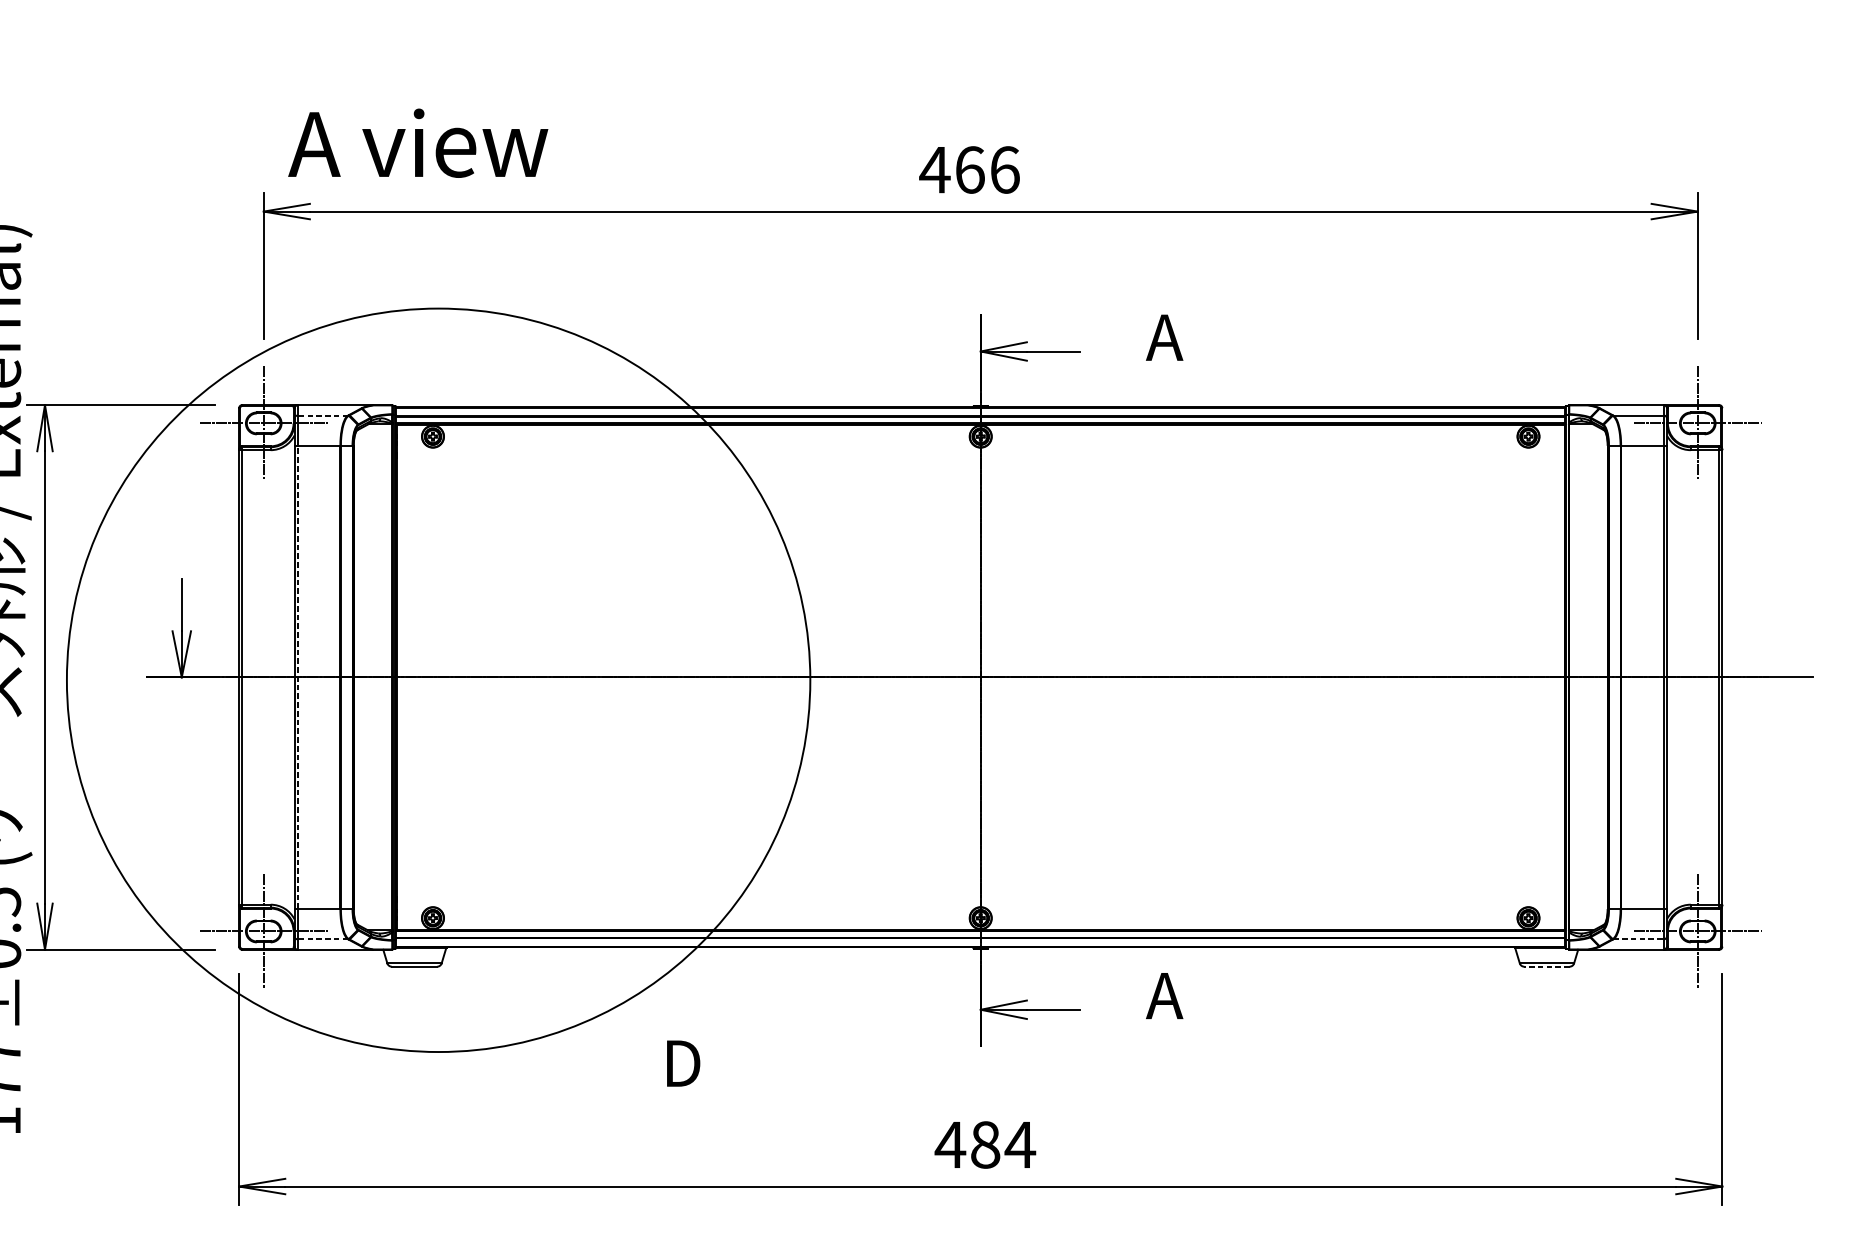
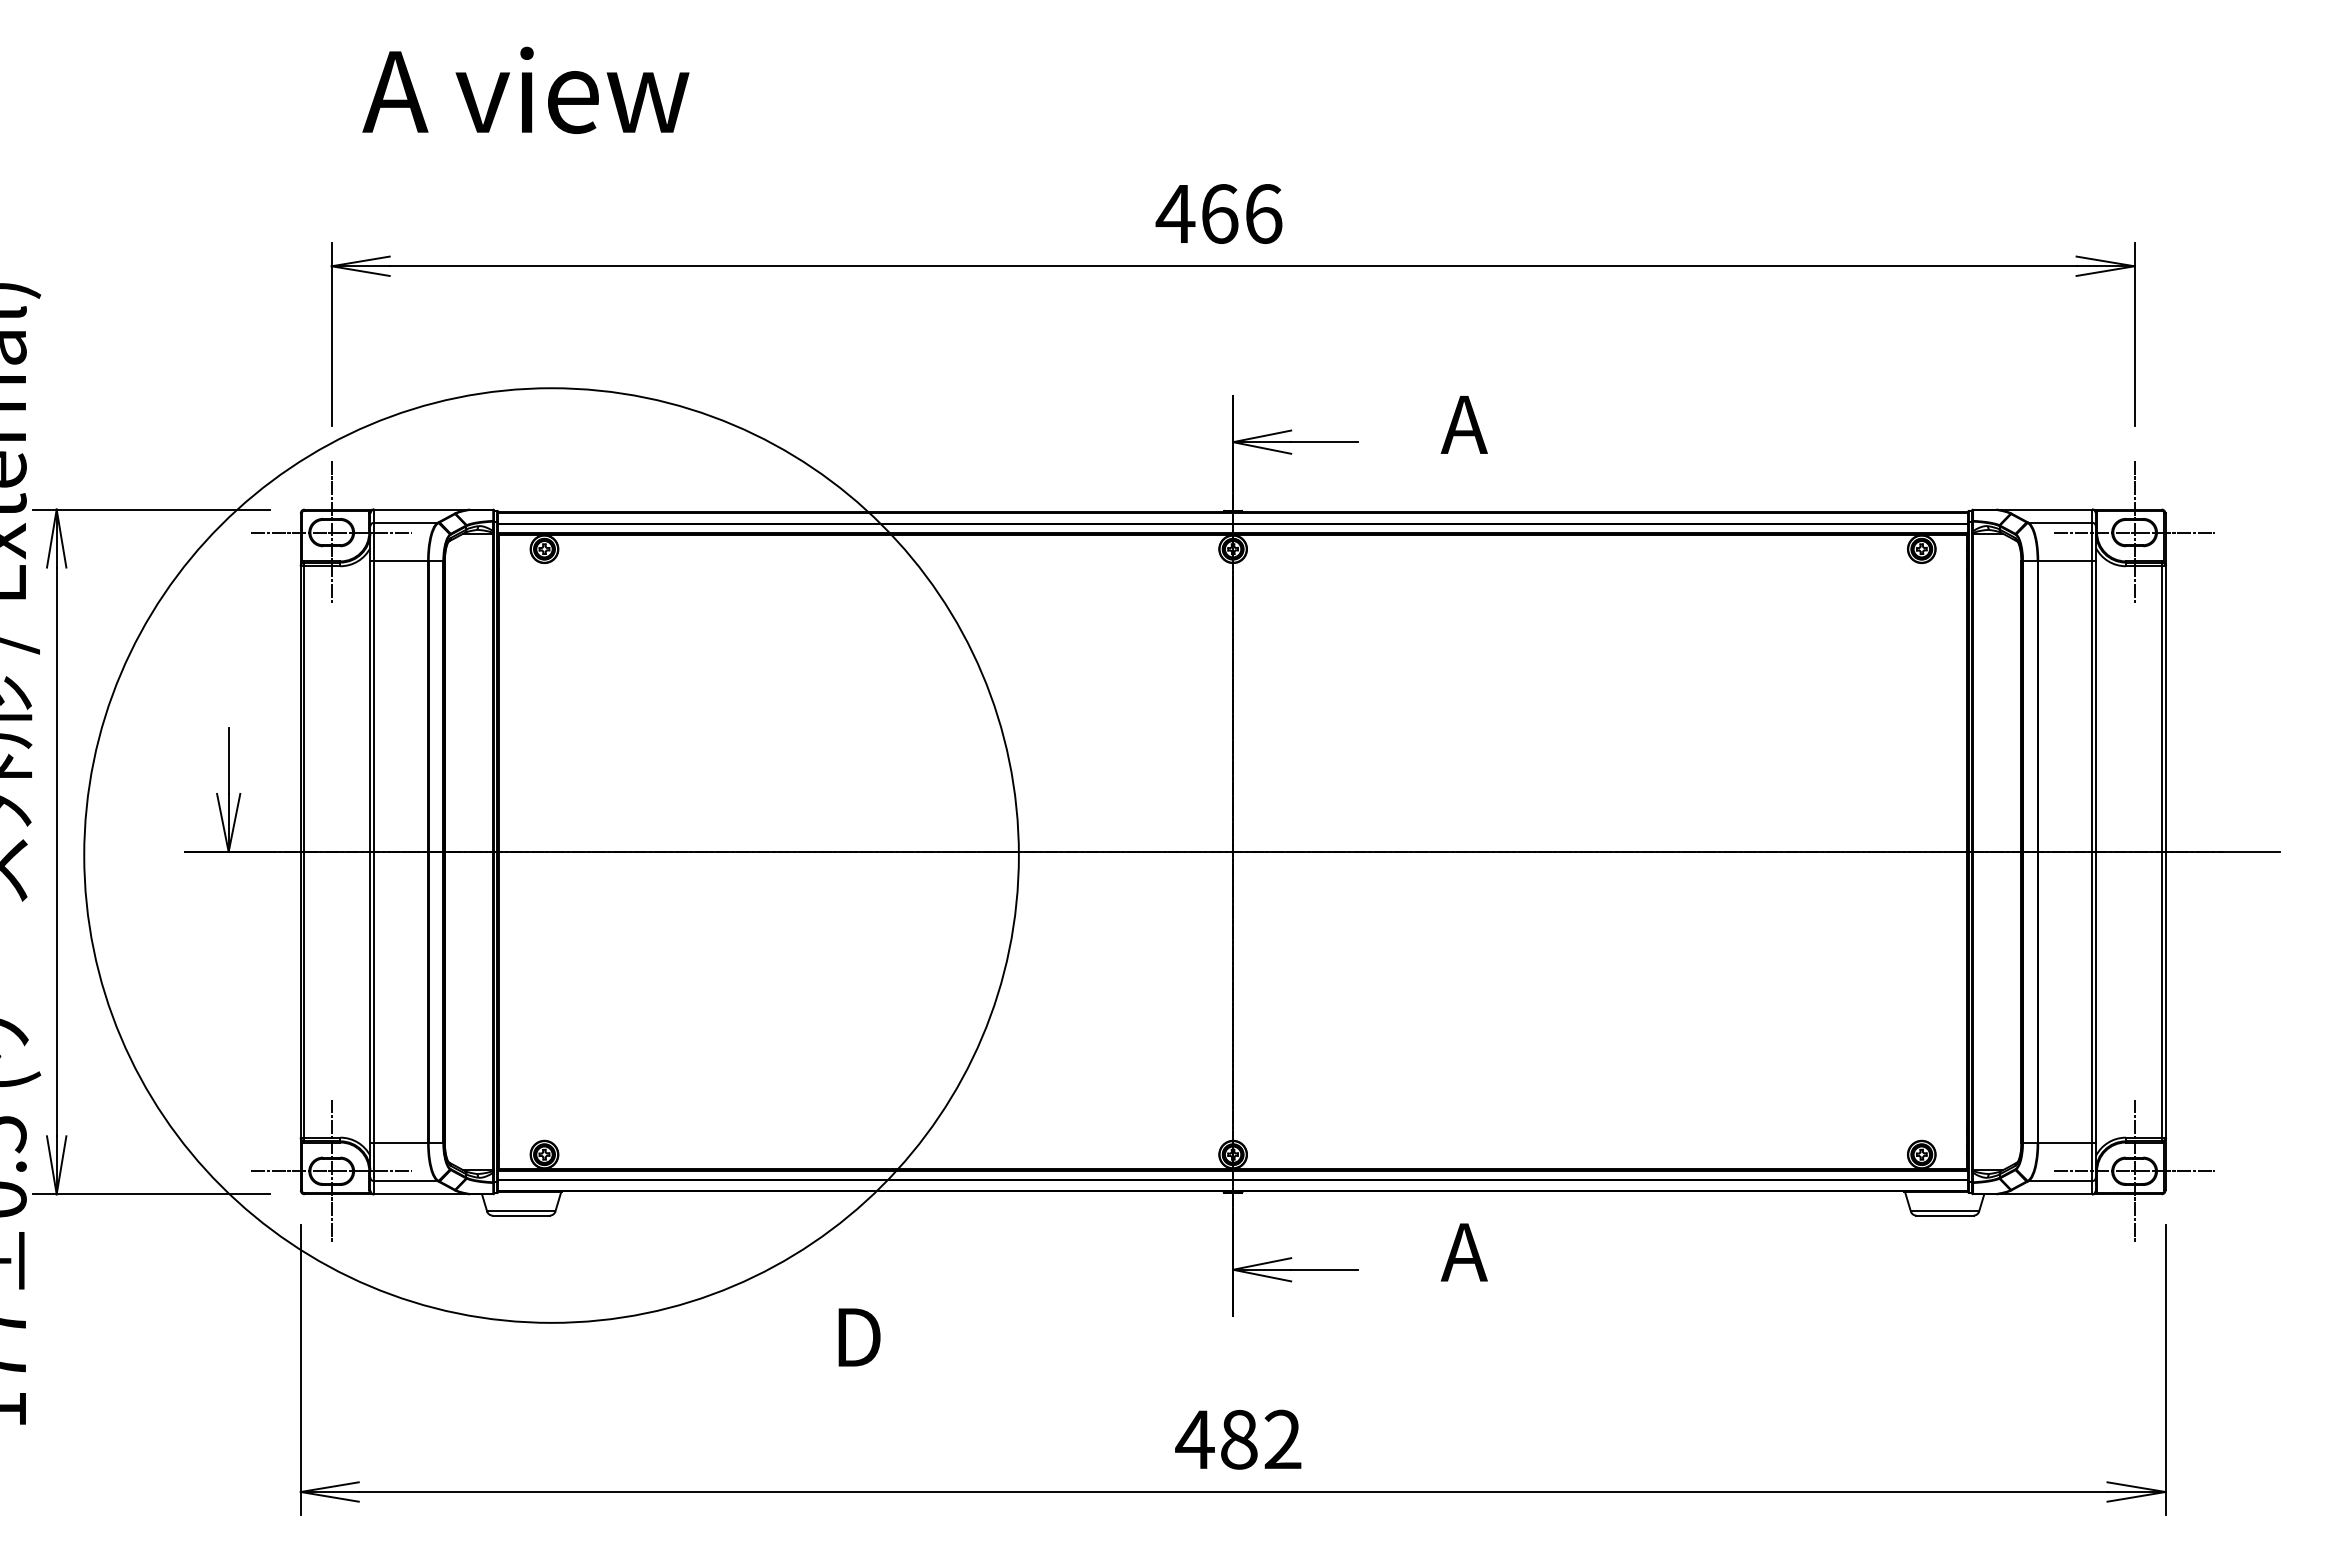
text: (417, 142) -> (525, 89), moved
line: (323, 415) -> (406, 522), dashed -> solid
line: (297, 677) -> (374, 851), dashed -> solid
line: (323, 939) -> (406, 1181), dashed -> solid
line: (1638, 939) -> (2060, 1181), dashed -> solid
line: (1547, 966) -> (1945, 1215), dashed -> solid
text: (1020, 1143) -> (1282, 1438), 484 -> 482

